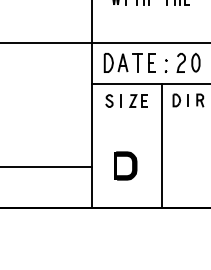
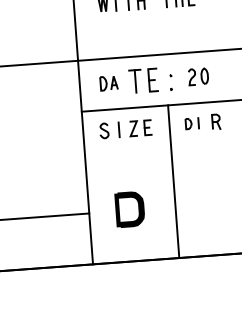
part: (115, 62) -> (108, 82), size x0.6
part: (188, 62) -> (198, 76), size x0.7
part: (180, 100) -> (191, 123), size x0.7

